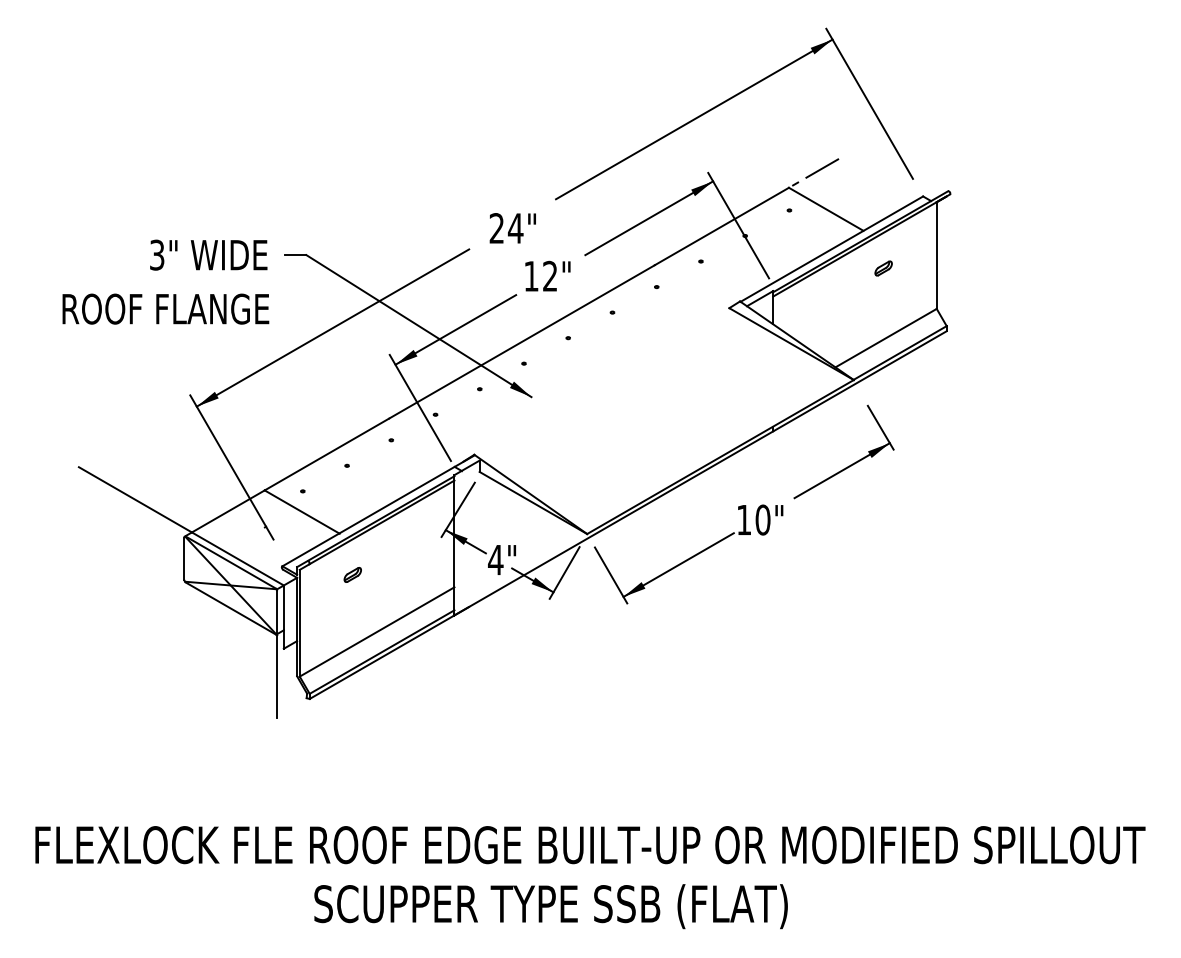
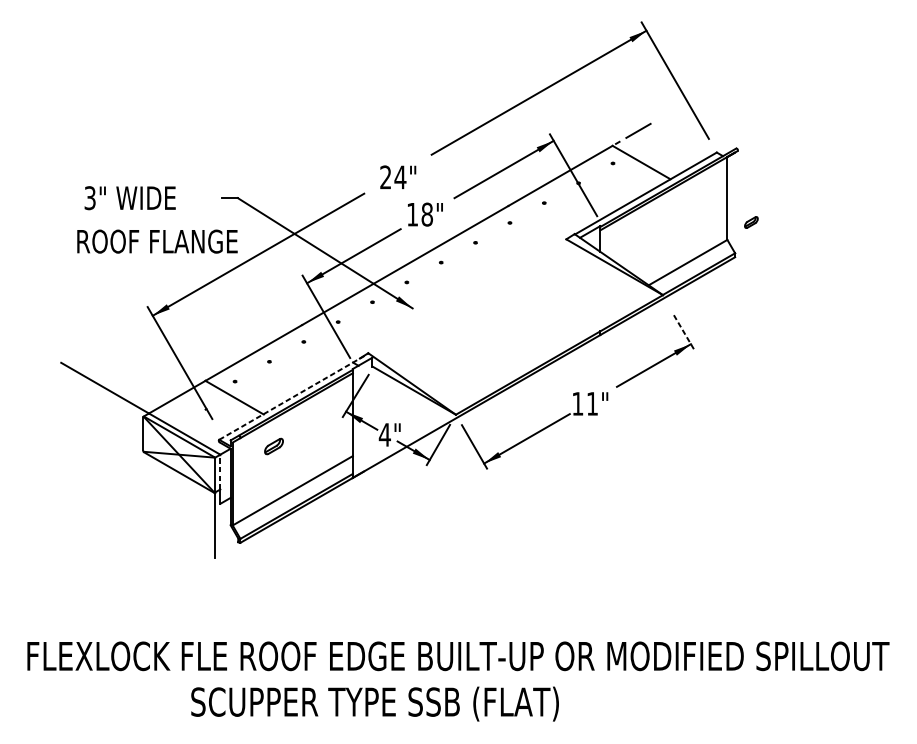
text: (208, 254) -> (129, 197), moved
part: (883, 268) -> (751, 222), moved
text: (550, 276) -> (427, 214), 12" -> 18"
text: (165, 308) -> (157, 241), moved
line: (881, 428) -> (684, 332), solid -> dashed
line: (378, 510) -> (293, 396), solid -> dashed
text: (762, 519) -> (592, 403), 10" -> 11"
part: (352, 574) -> (273, 446), size x1.4
line: (283, 608) -> (220, 472), solid -> dashed
text: (550, 906) -> (374, 703), moved

